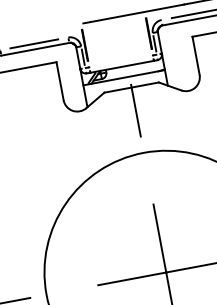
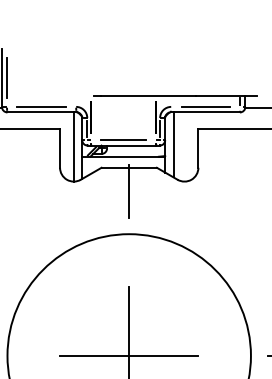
line: (170, 56) -> (173, 144), added
line: (120, 61) -> (123, 140), added
line: (72, 76) -> (73, 146), added

